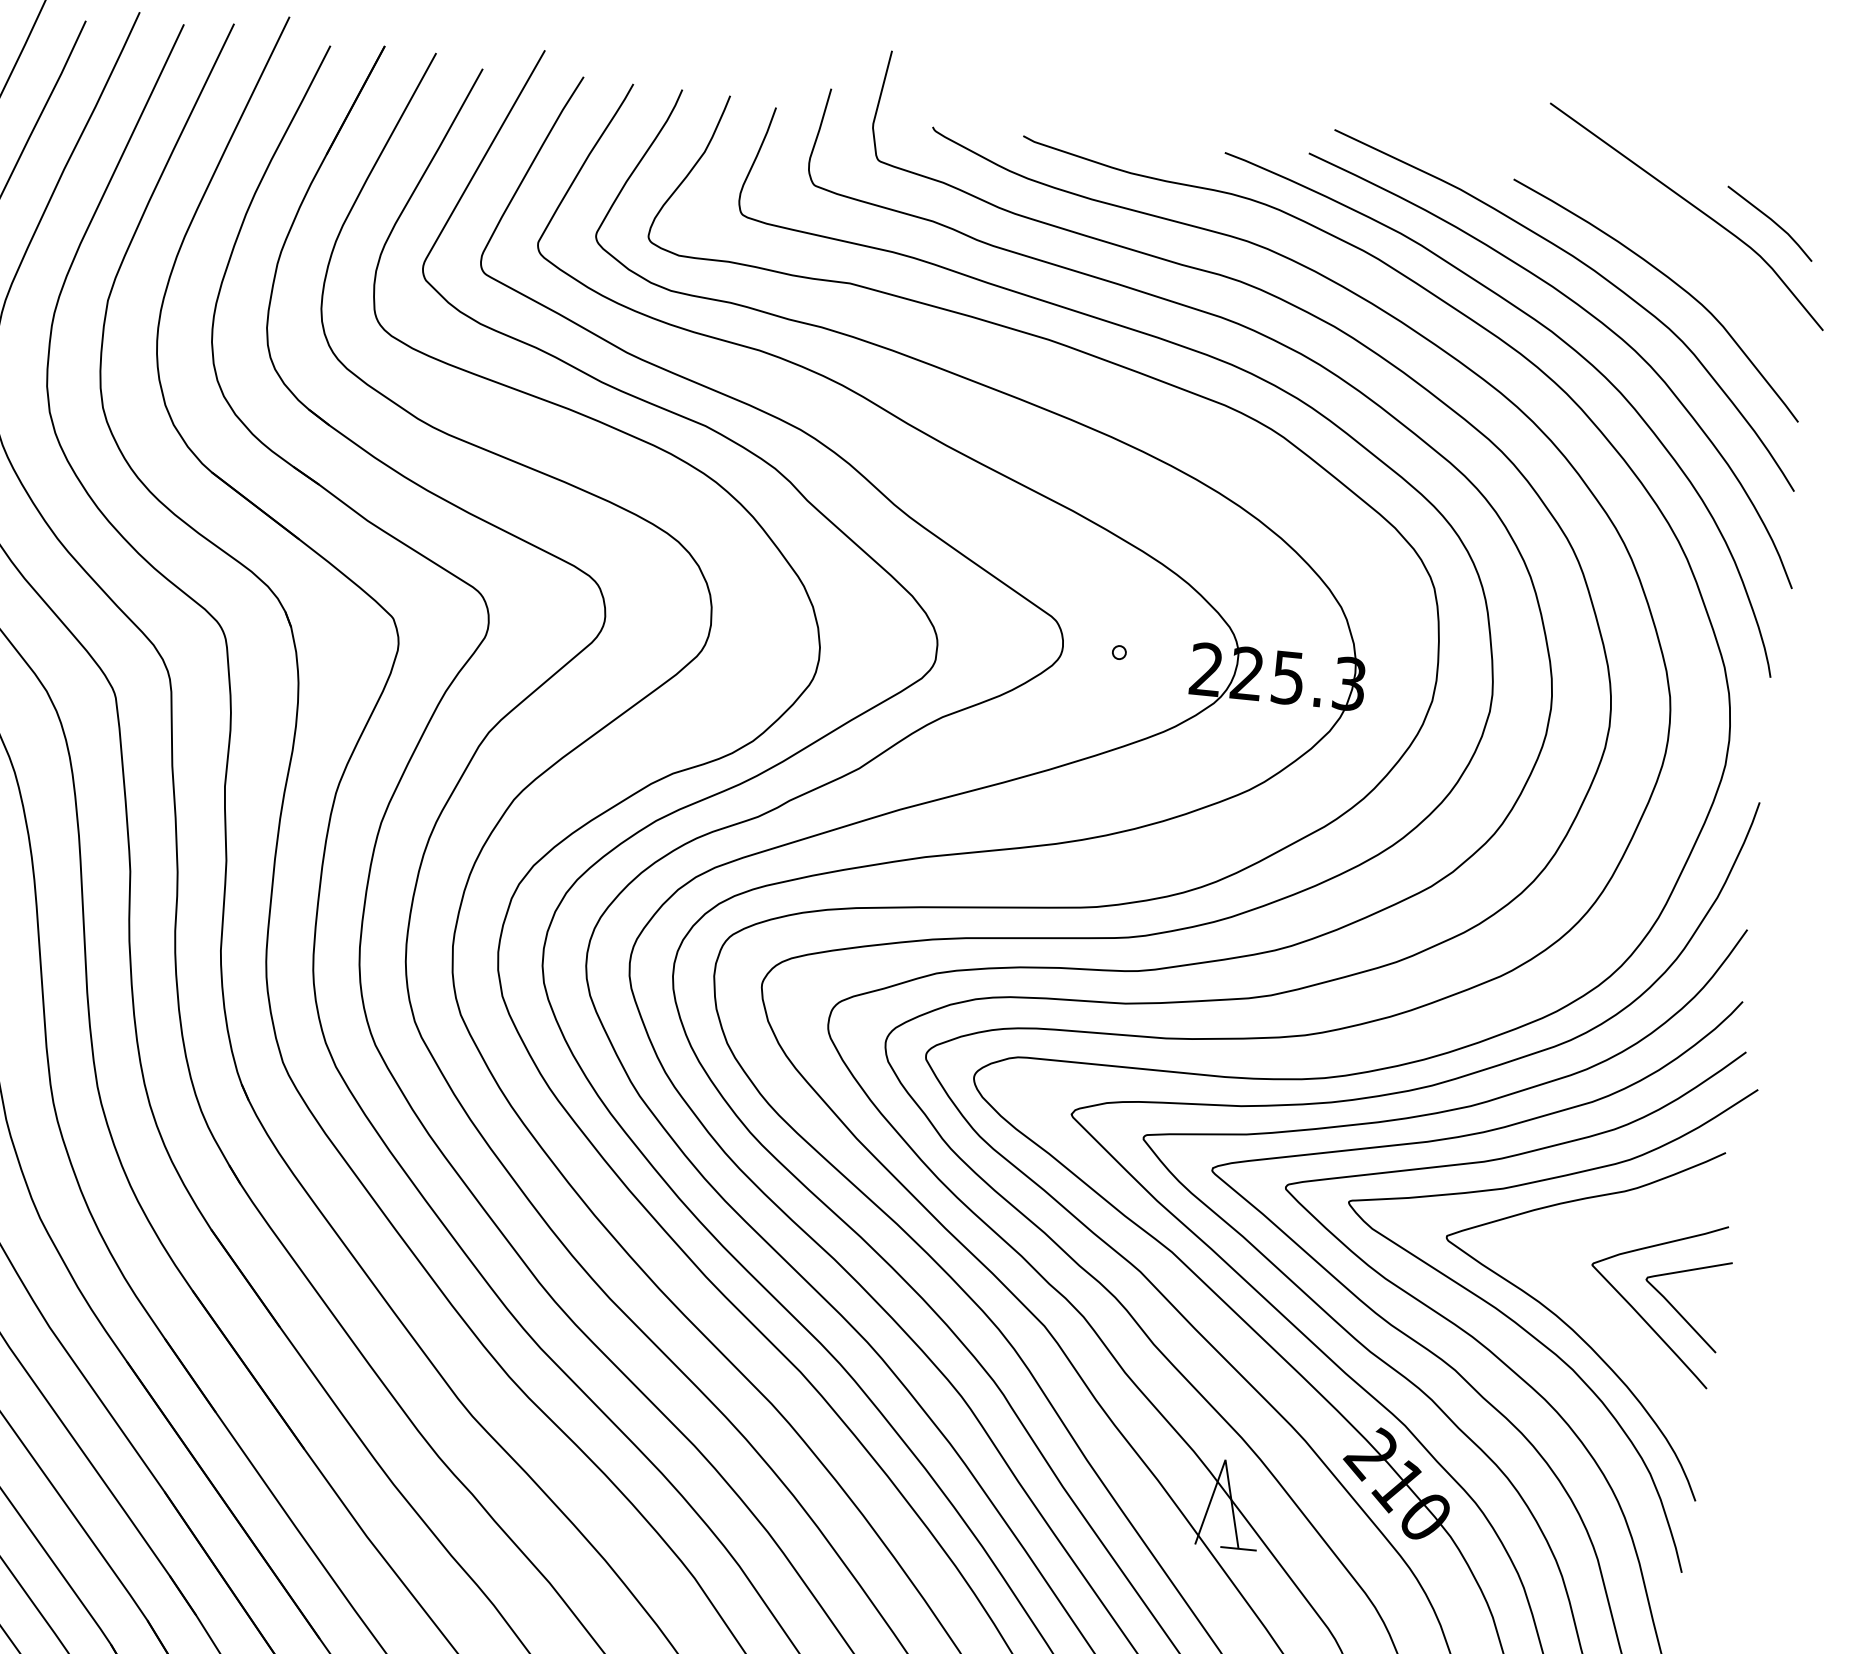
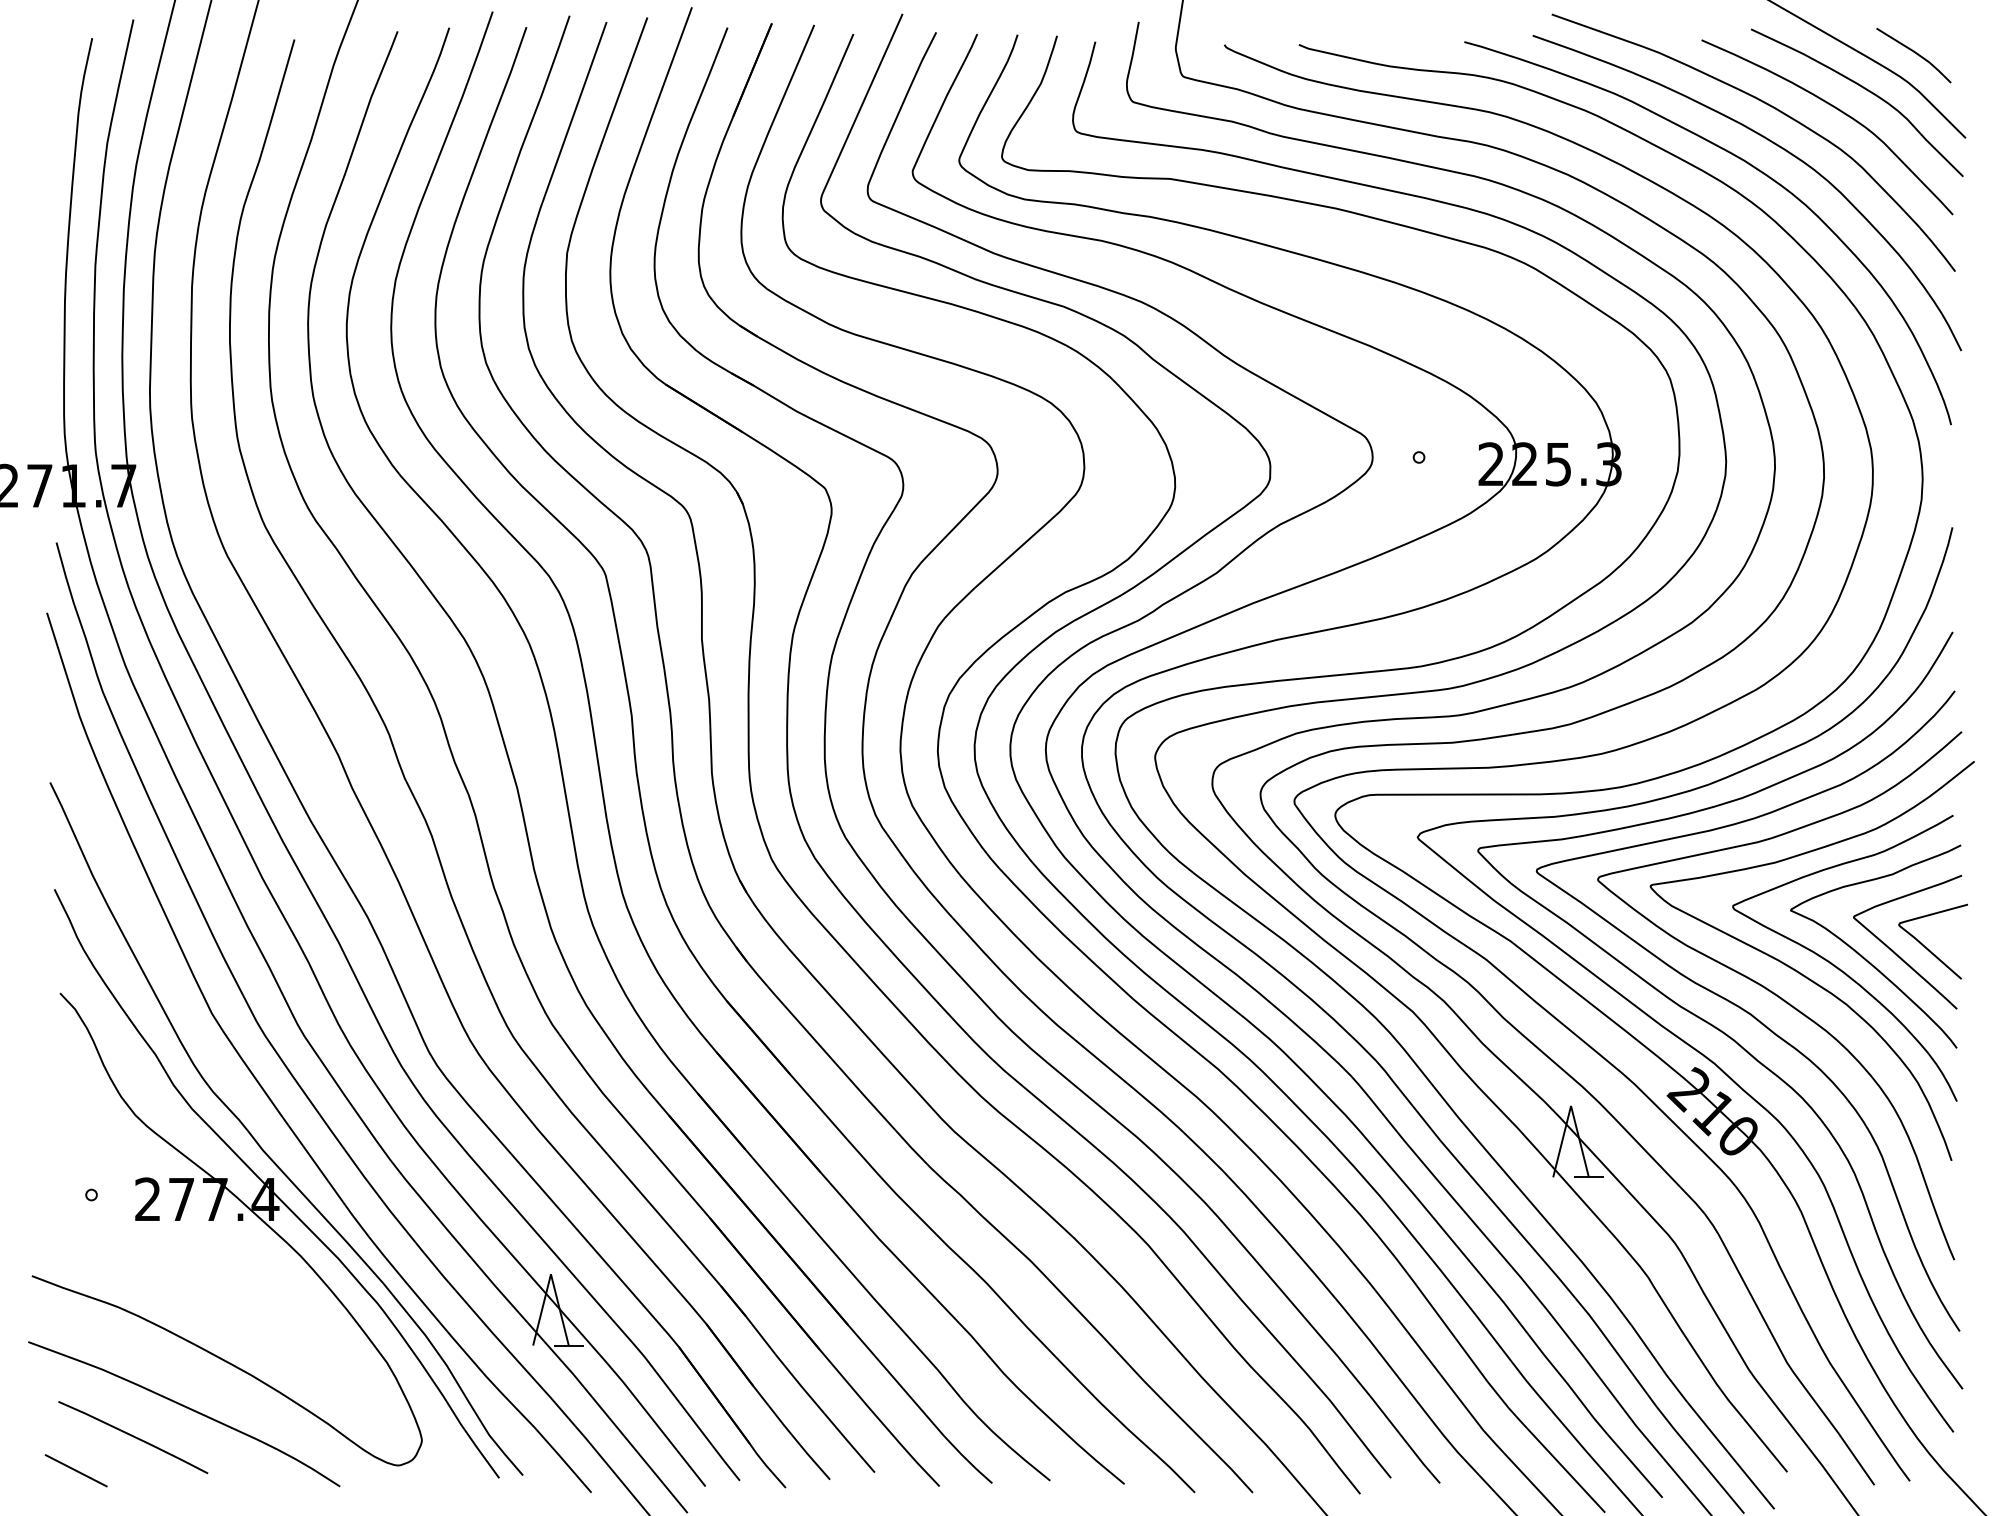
curve: (1705, 259) -> (1864, 89), added
curve: (1600, 1314) -> (1864, 957), added

